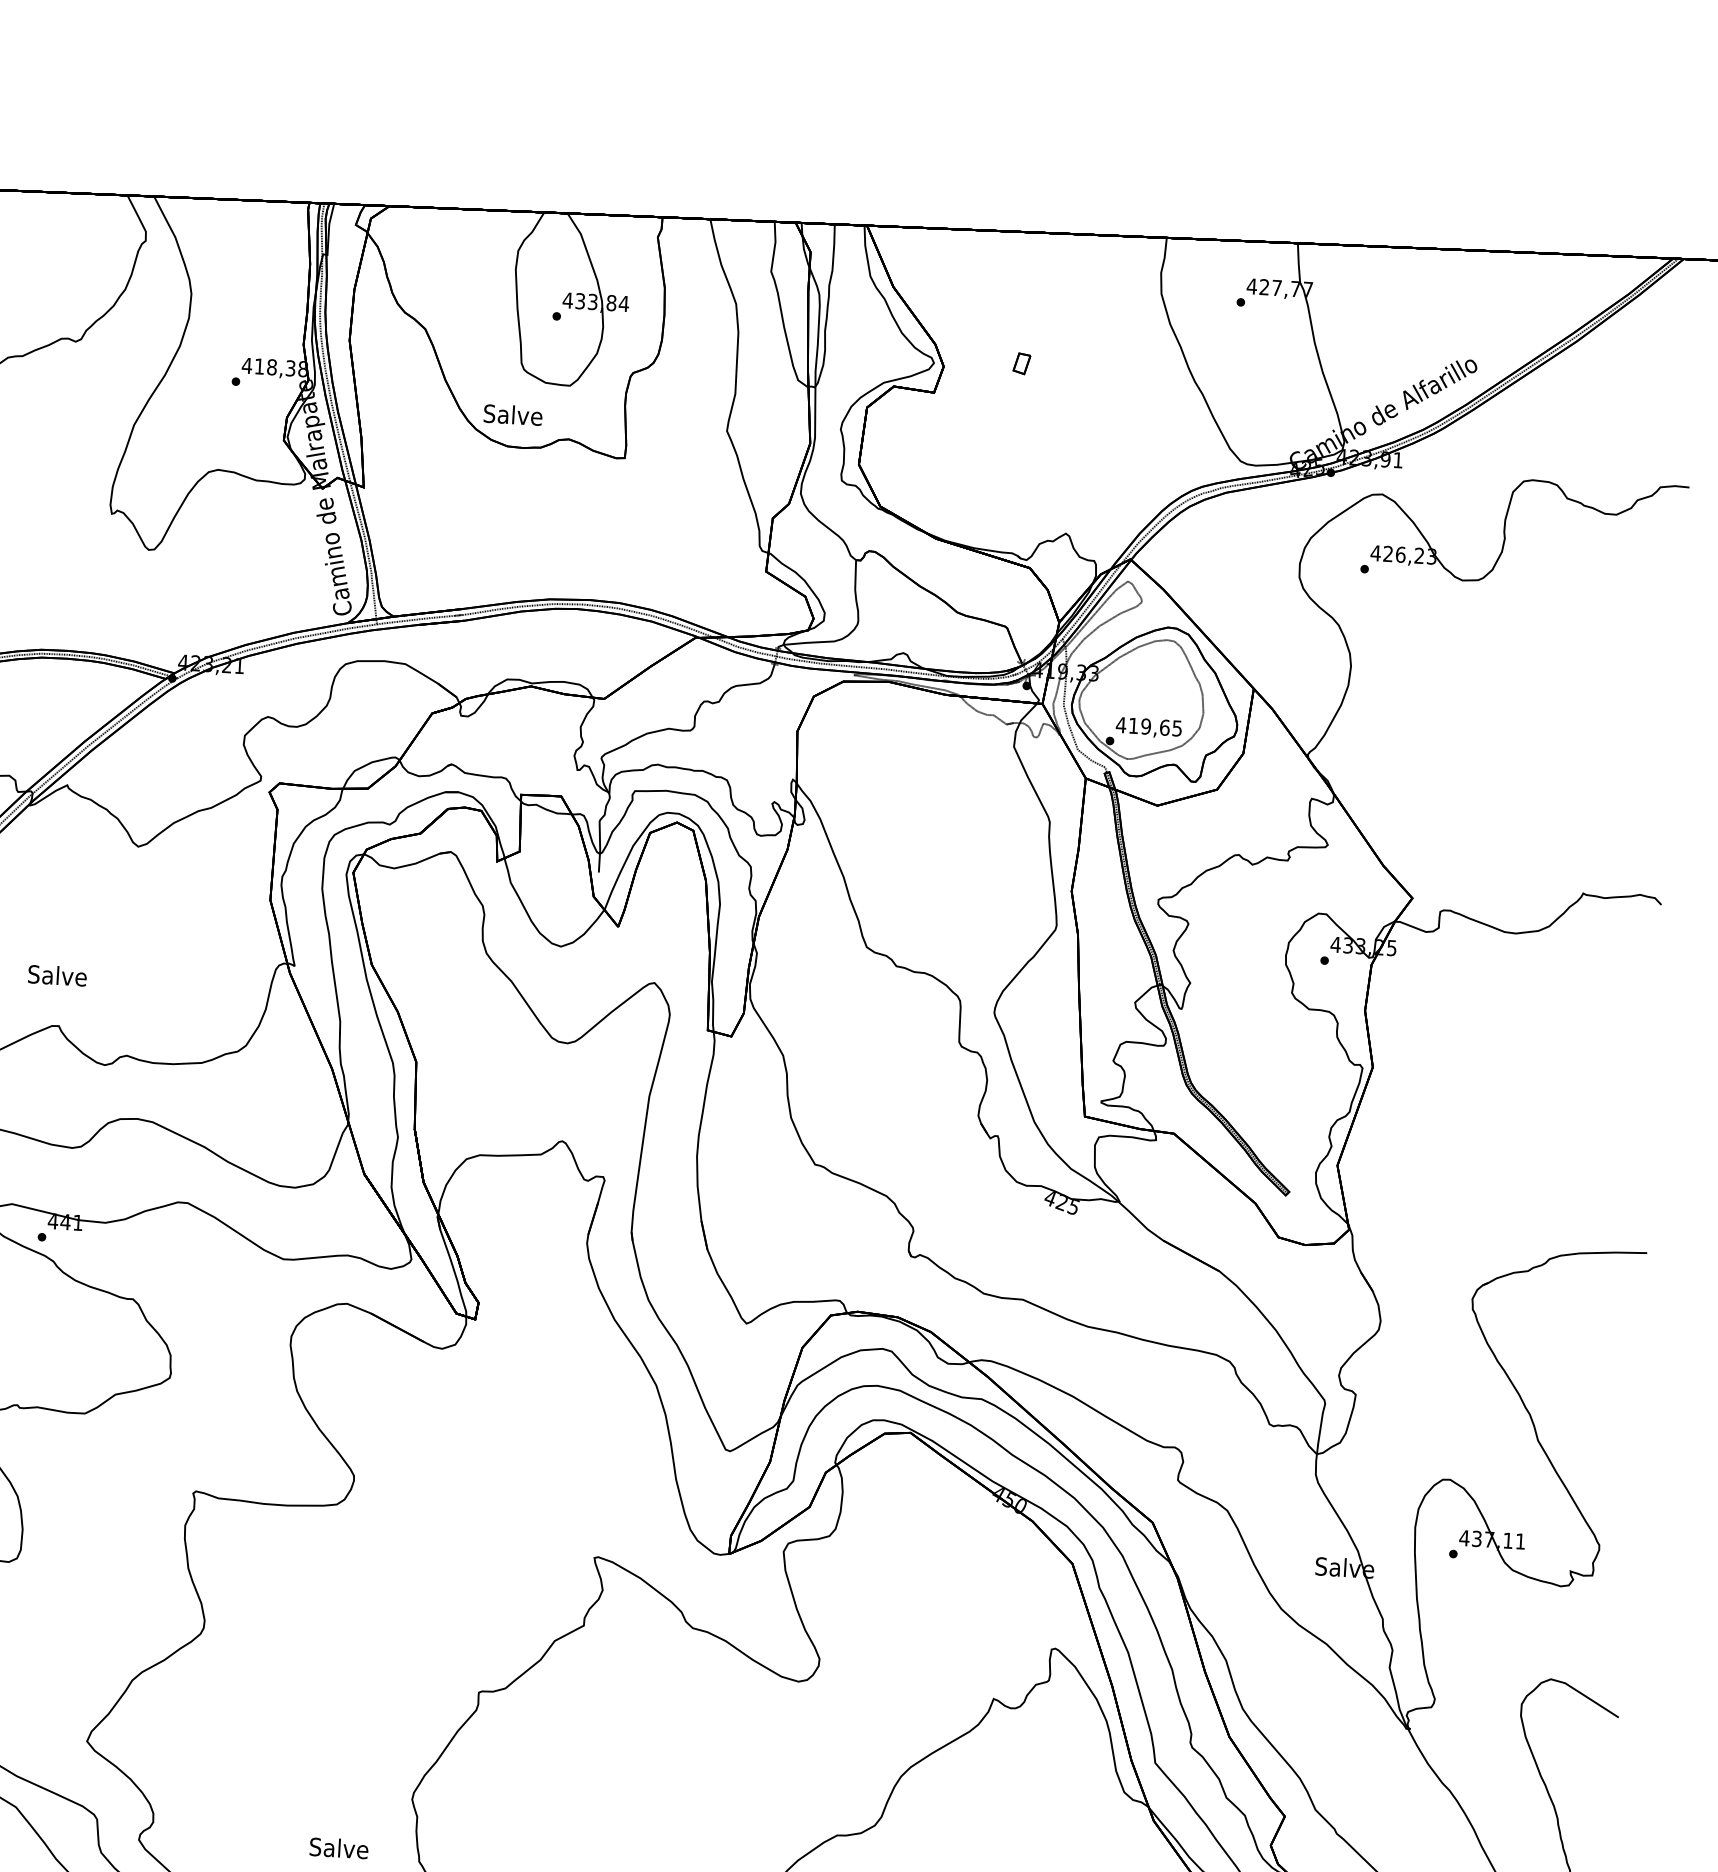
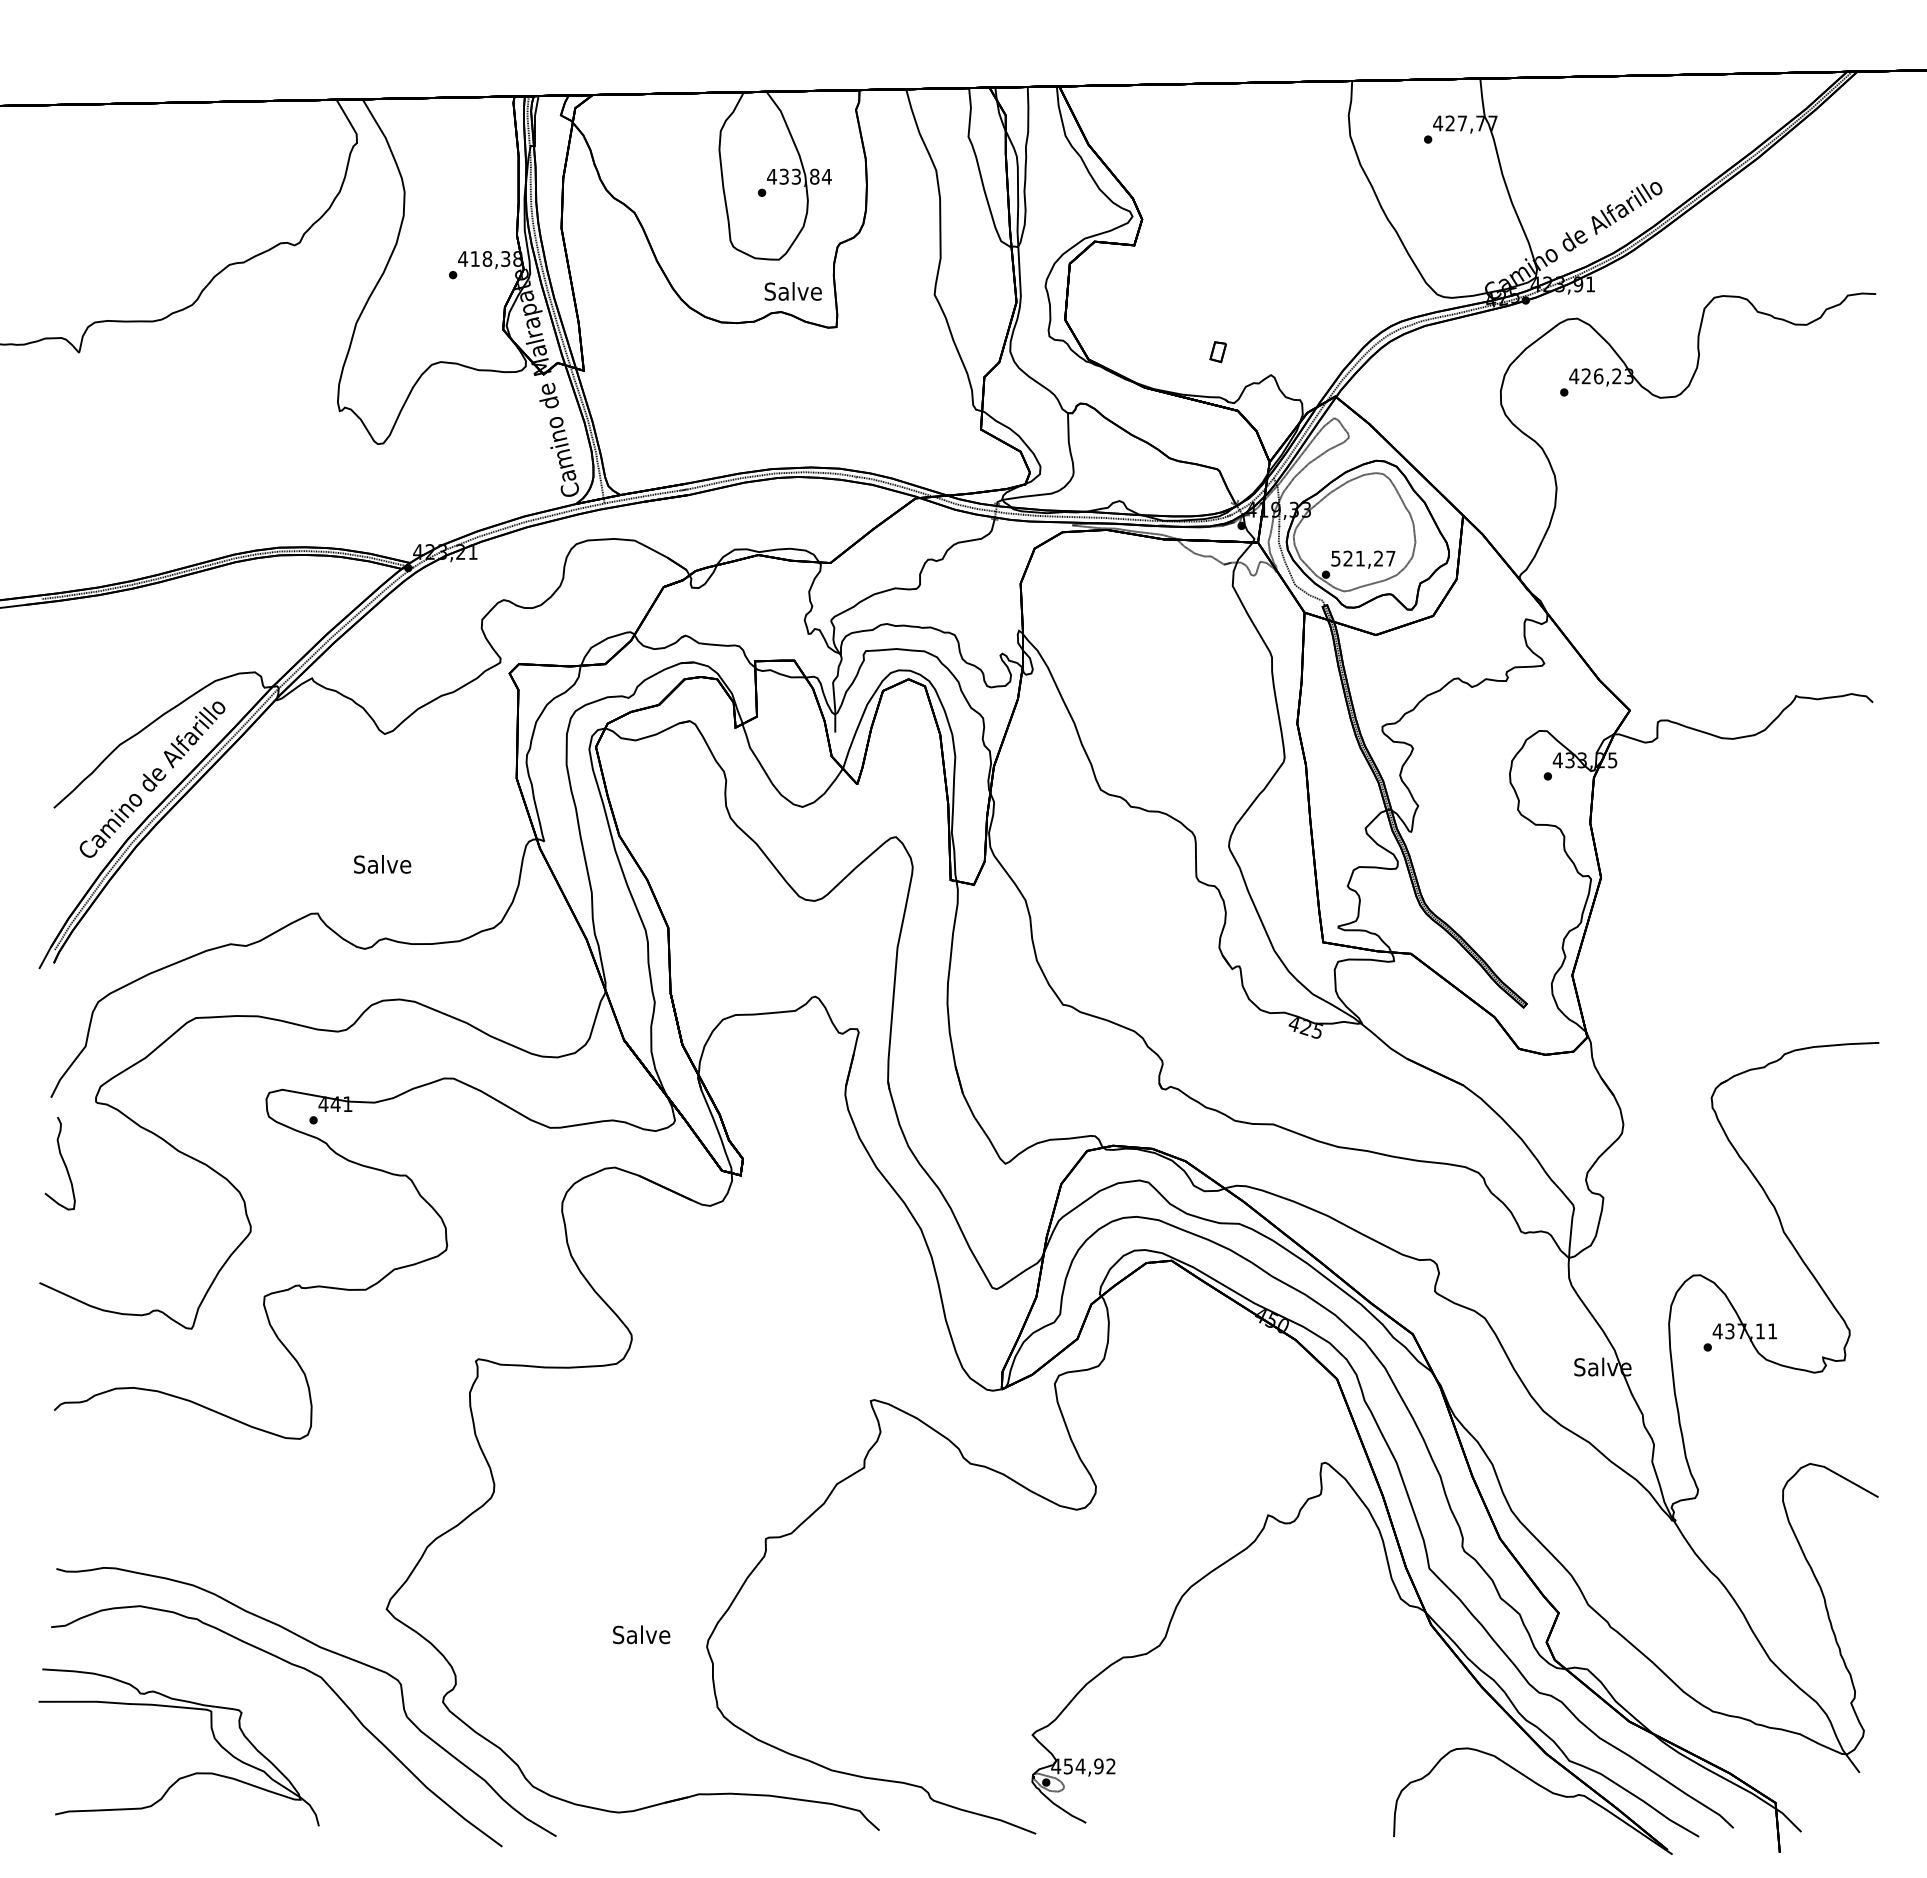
part: (1021, 364) -> (1217, 352), moved
text: (512, 414) -> (792, 291), moved
text: (1148, 726) -> (1362, 558), 419,65 -> 521,27
text: (57, 975) -> (382, 864), moved
text: (339, 1847) -> (641, 1634), moved

